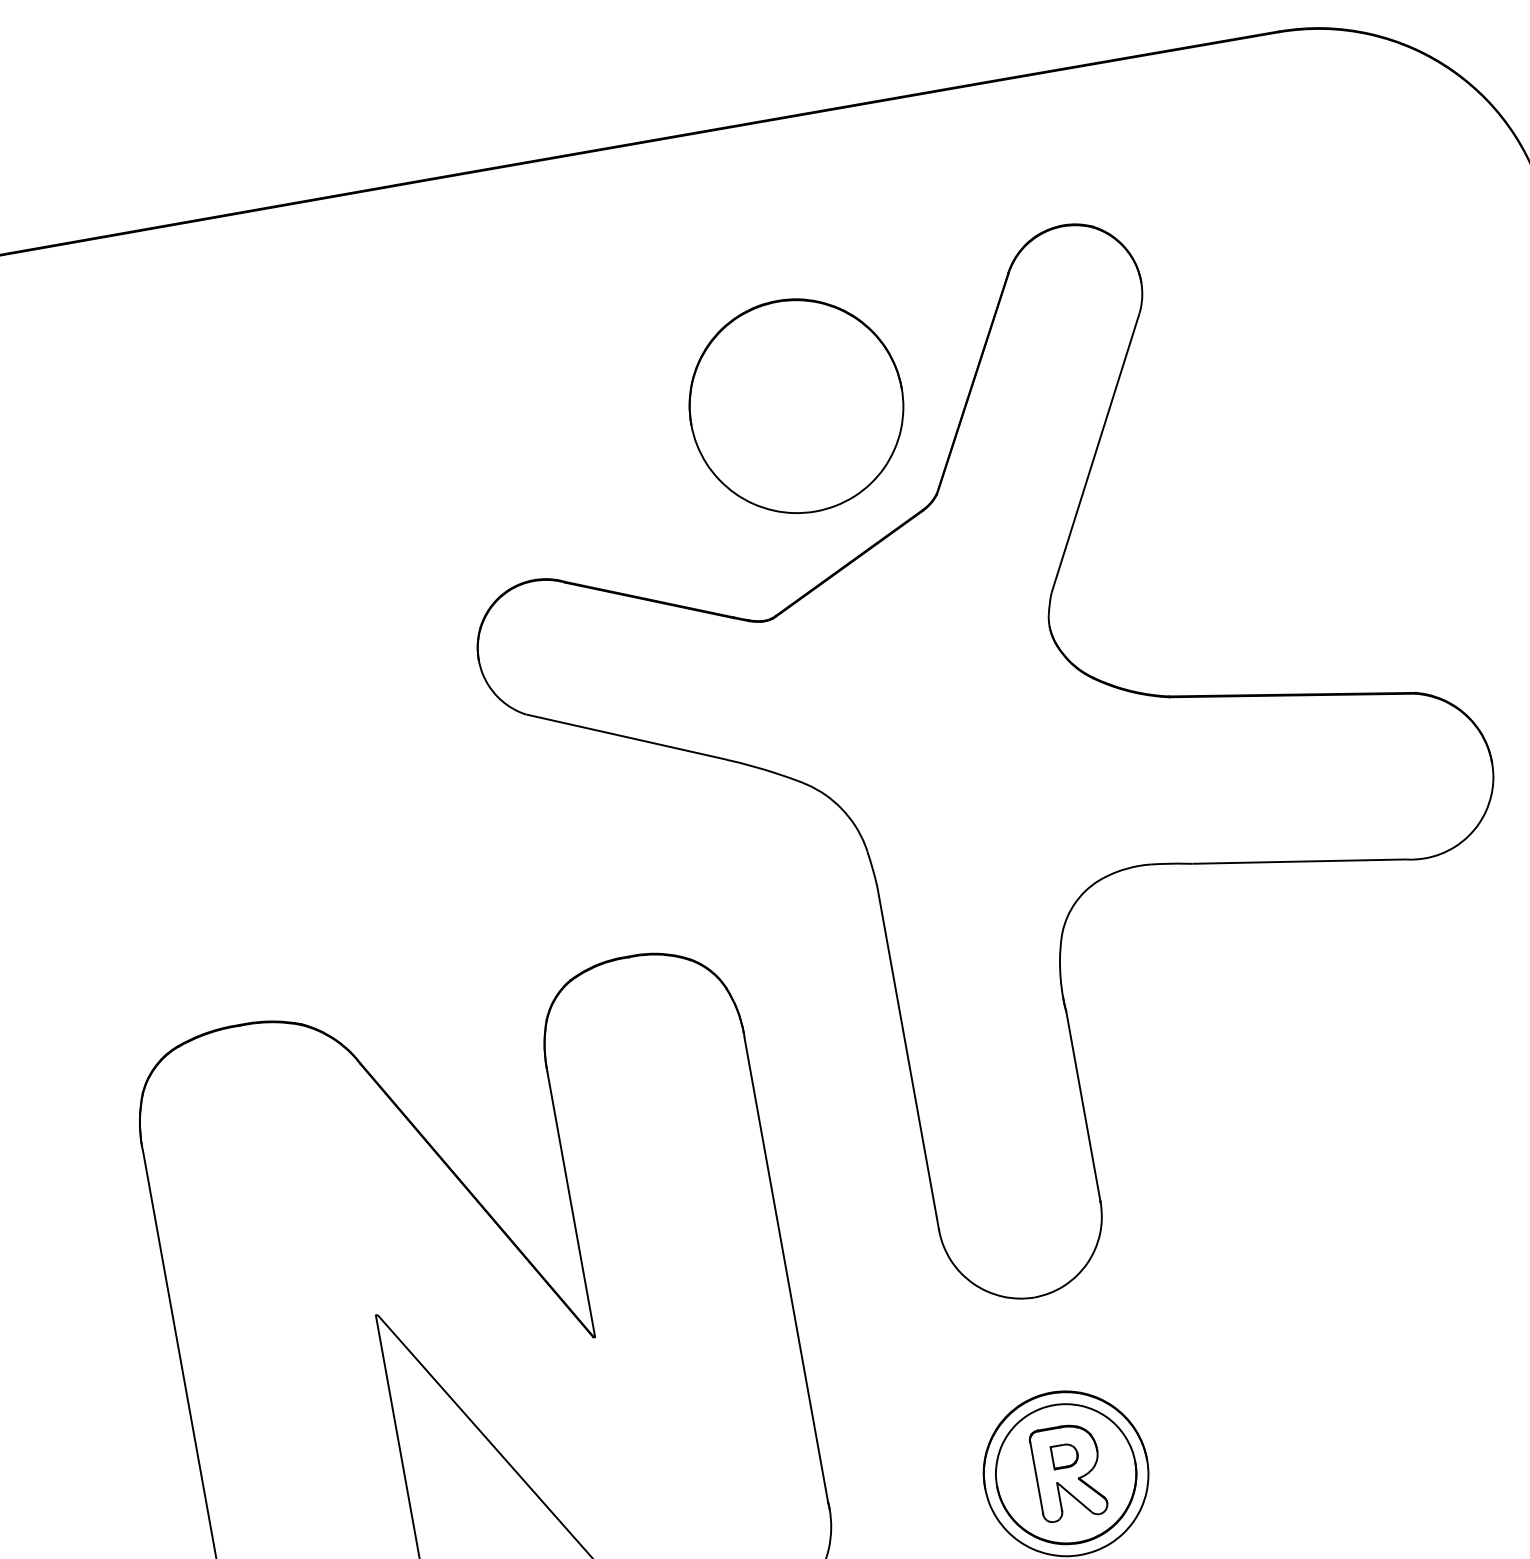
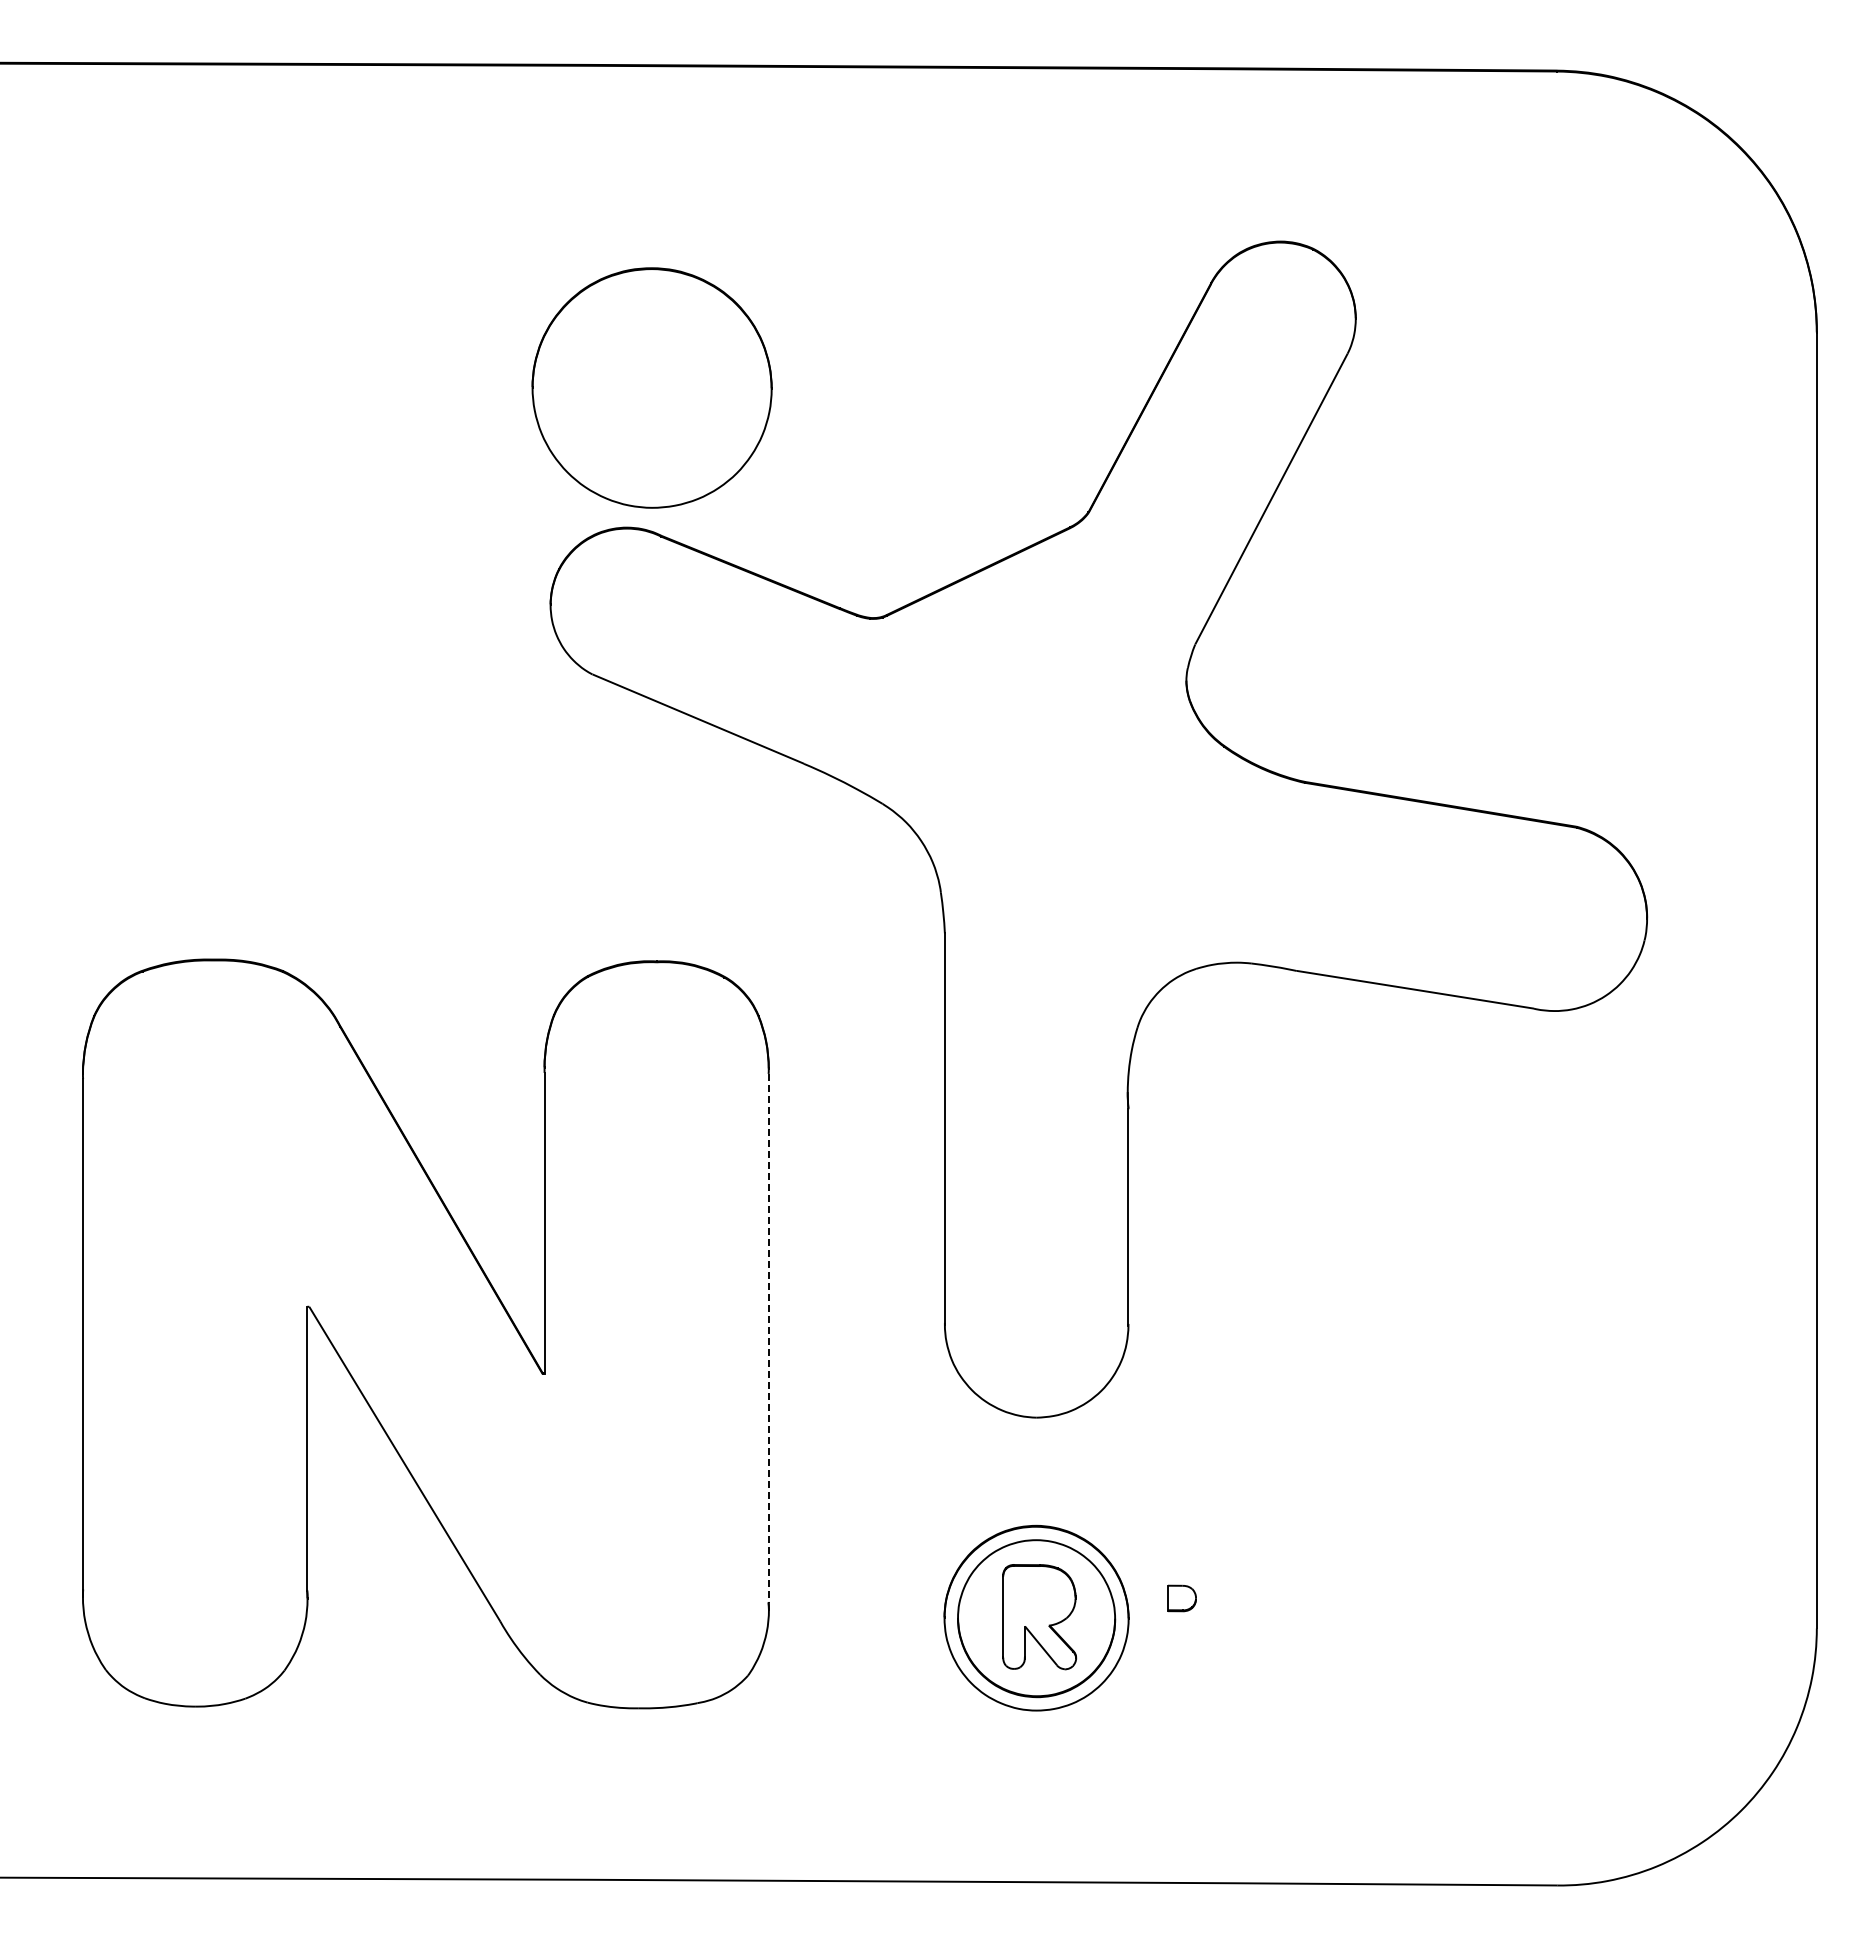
part: (795, 405) -> (651, 387), moved
line: (786, 1270) -> (768, 1338), solid -> dashed
part: (1064, 1456) -> (1181, 1598), moved

